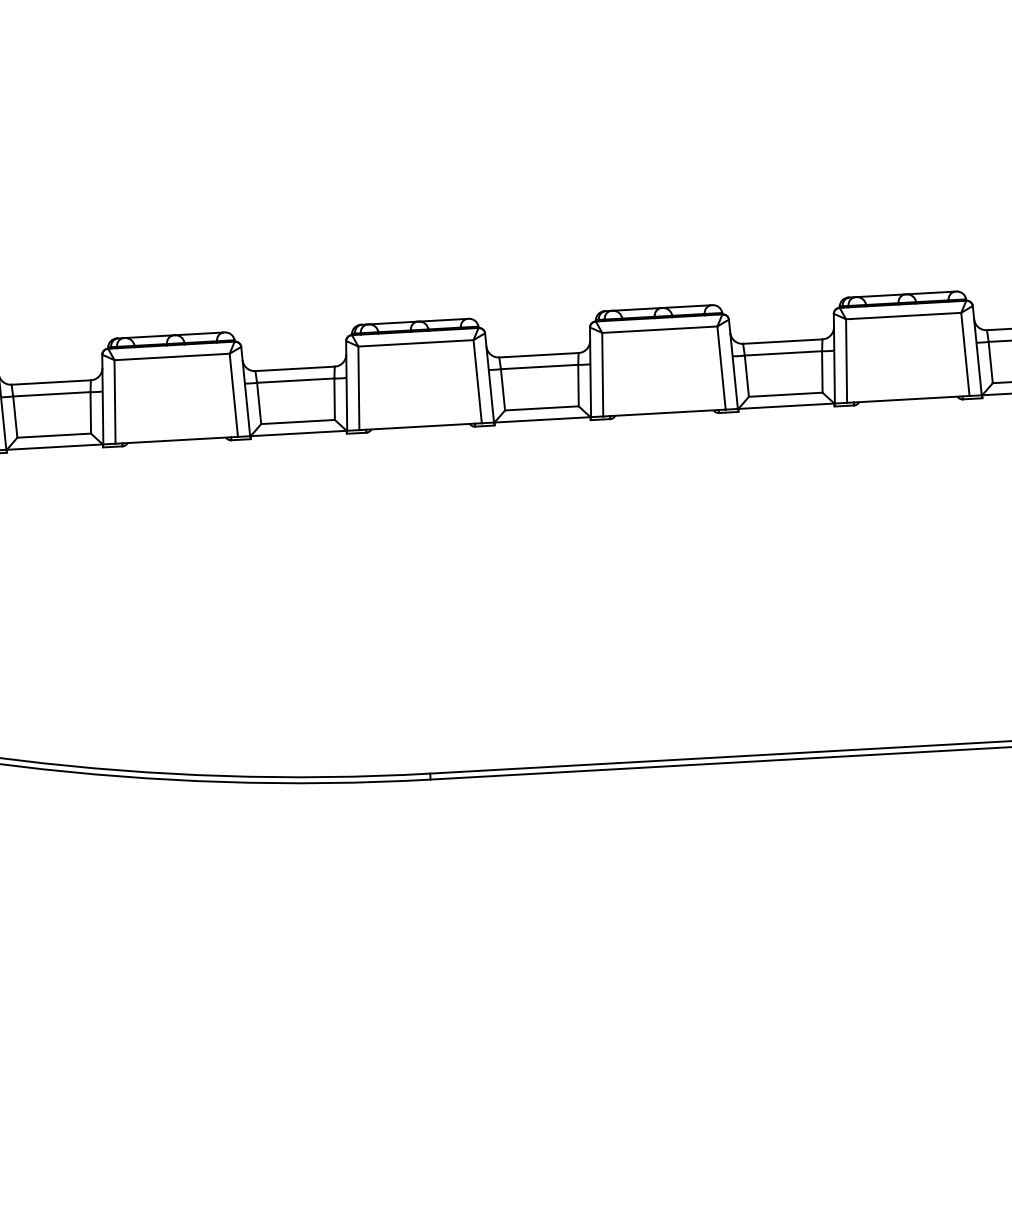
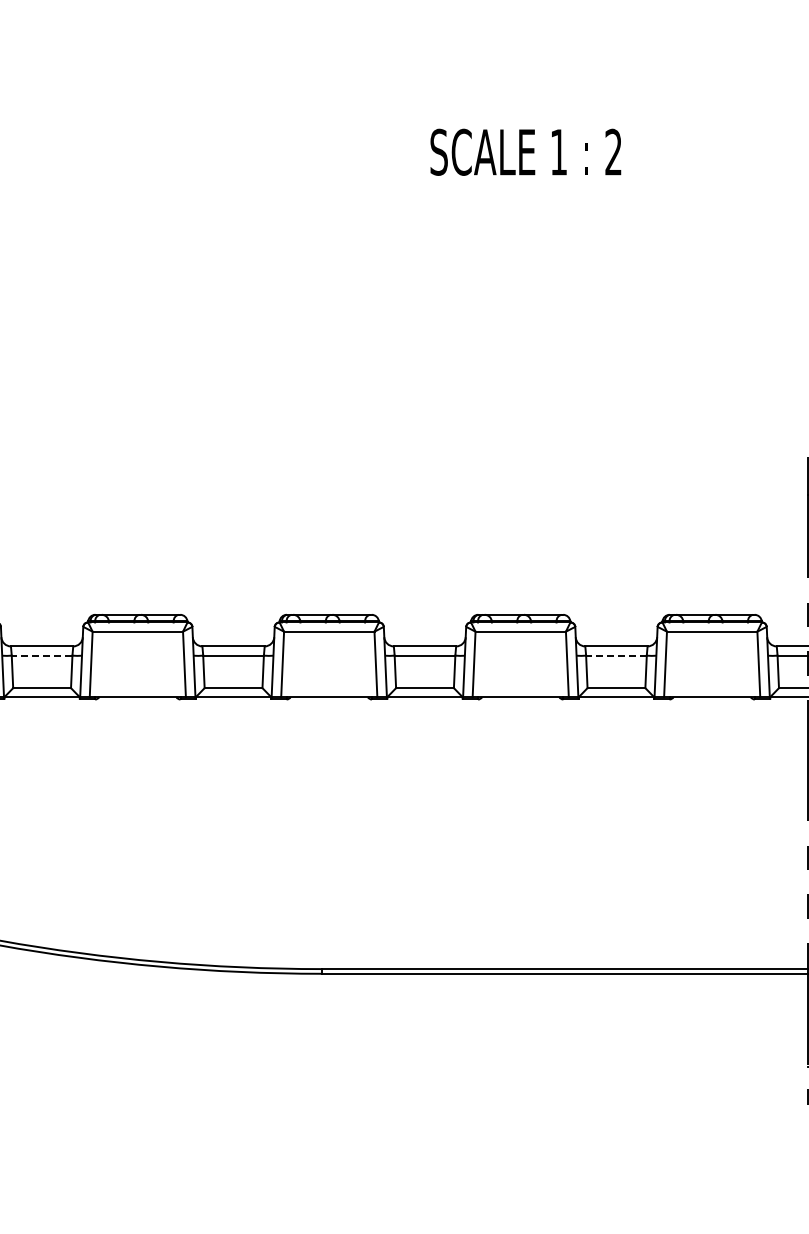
line: (782, 353) -> (615, 655), solid -> dashed
line: (51, 394) -> (41, 655), solid -> dashed

